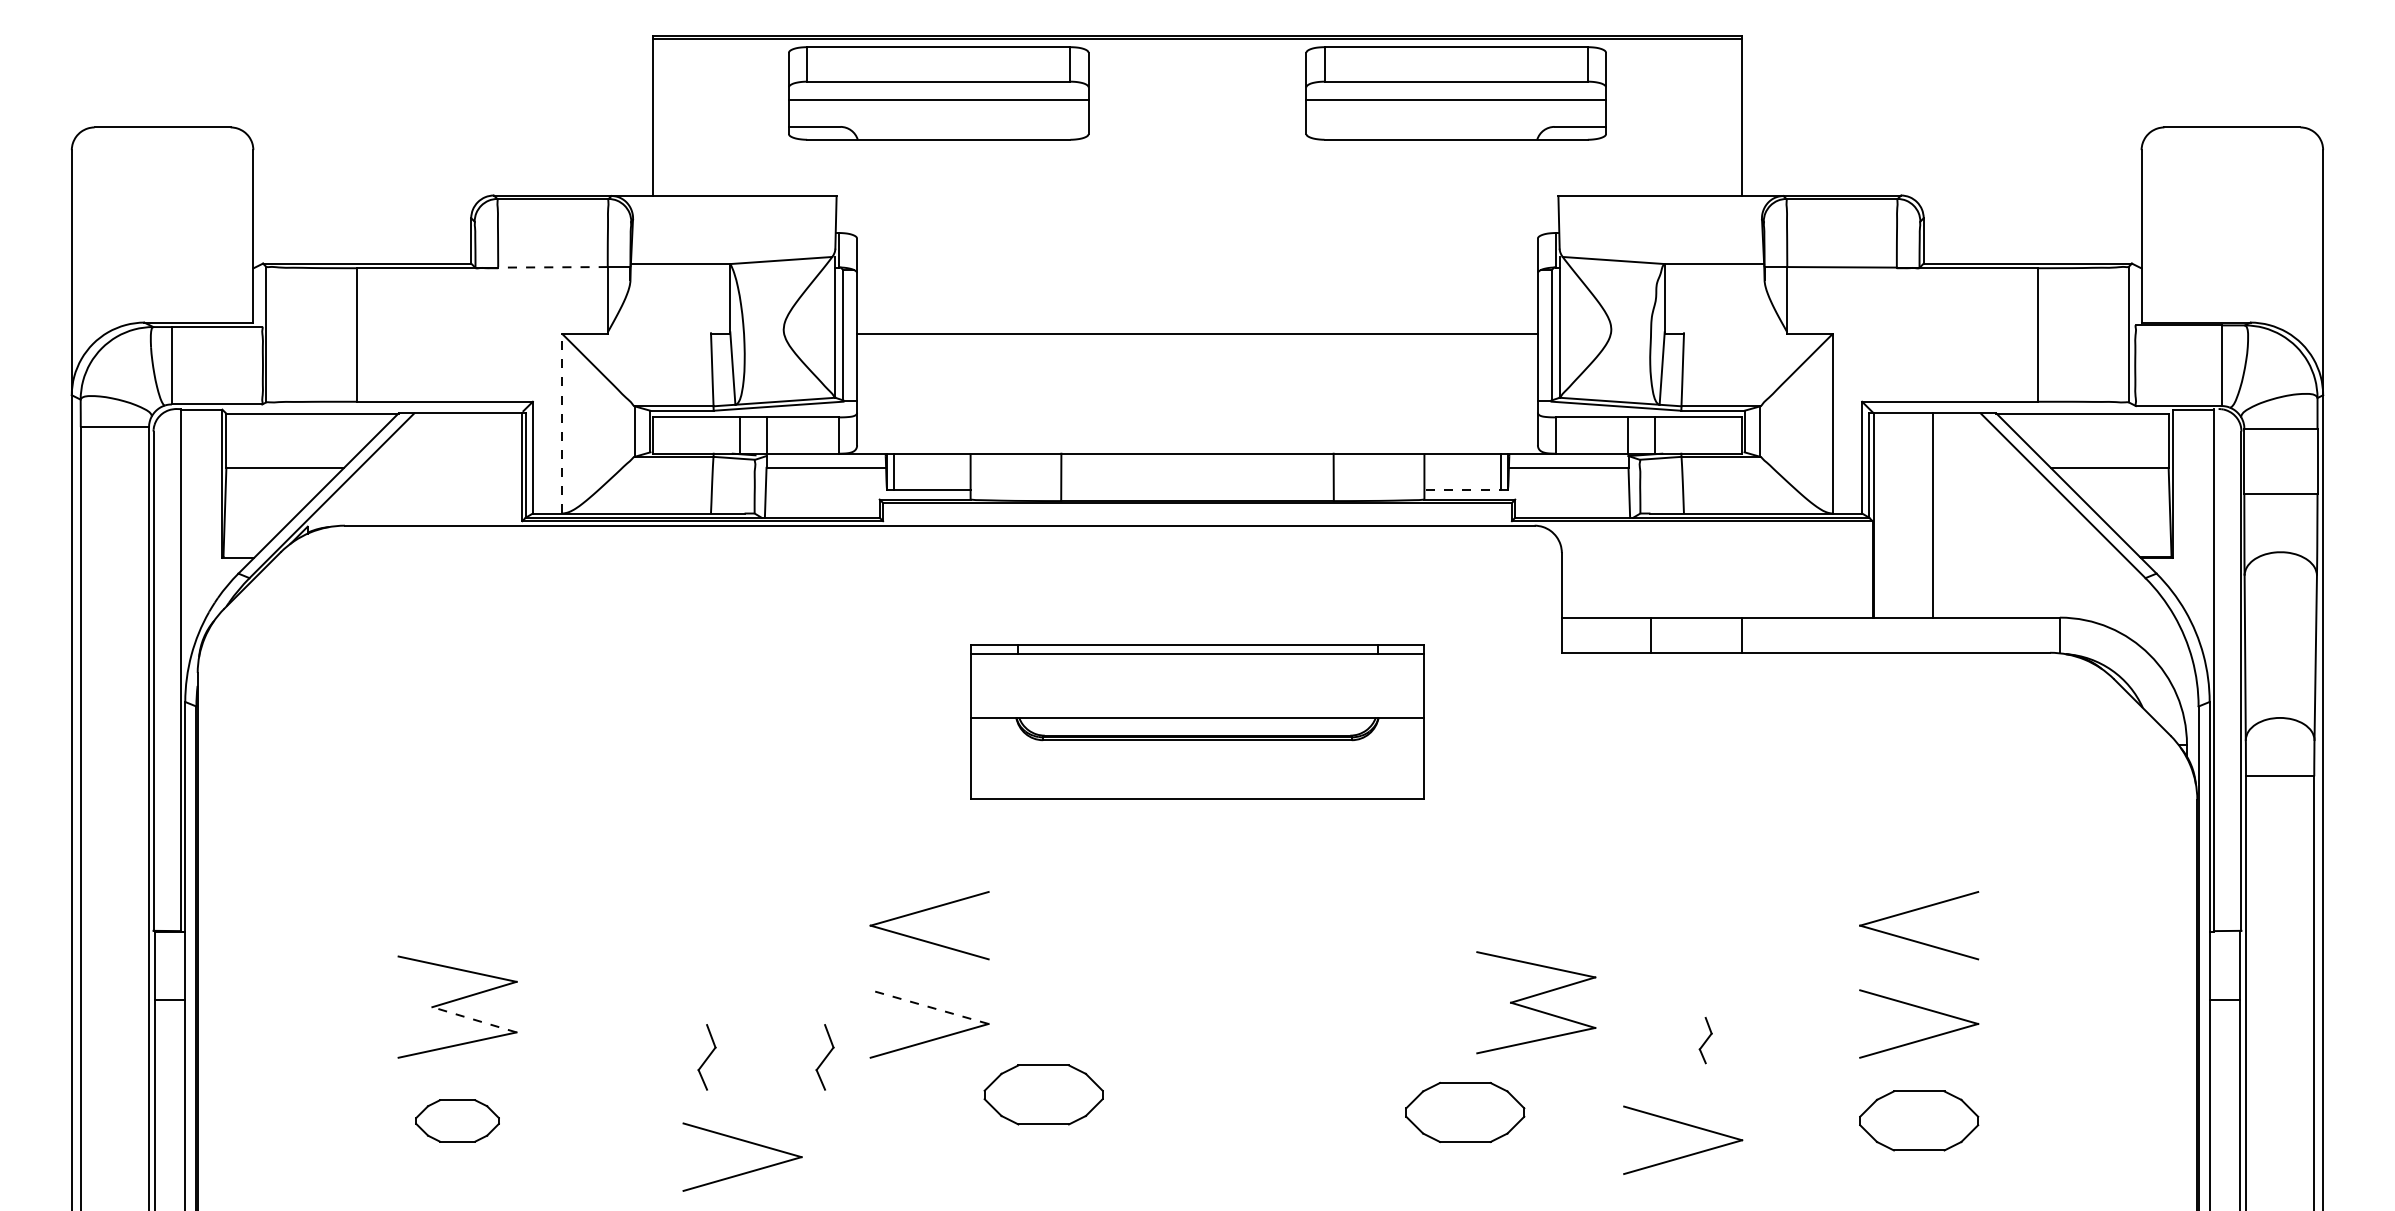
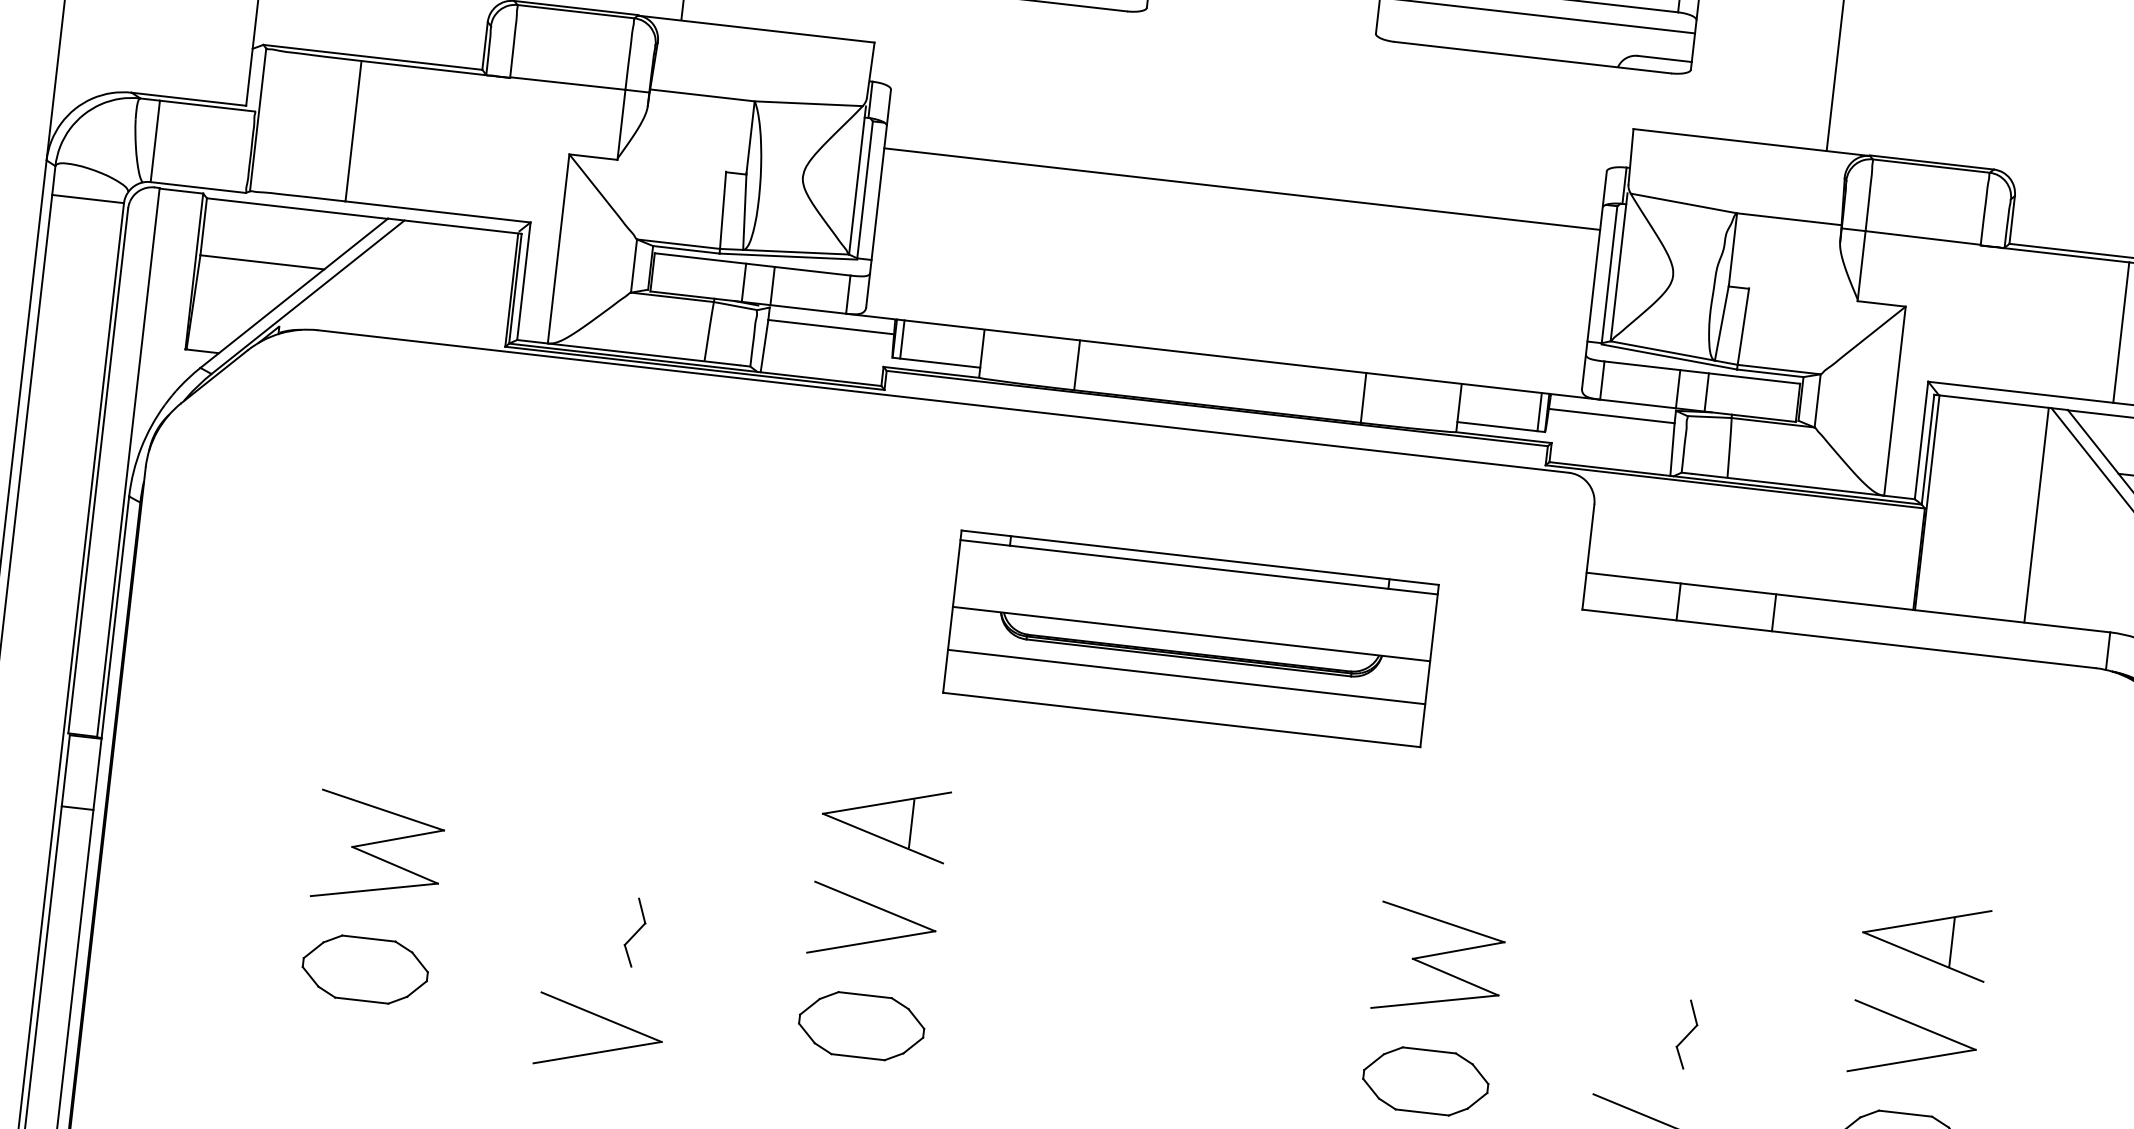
line: (552, 267) -> (567, 83), dashed -> solid
line: (1197, 334) -> (1242, 189), moved
line: (562, 423) -> (559, 248), dashed -> solid
line: (1466, 490) -> (1501, 427), dashed -> solid
line: (1933, 515) -> (2036, 515), moved
line: (1197, 758) -> (1186, 677), added
line: (955, 925) -> (912, 823), added
line: (1944, 925) -> (1952, 942), added
part: (1535, 996) -> (1439, 955), moved
line: (929, 1007) -> (875, 906), dashed -> solid
line: (474, 1019) -> (395, 864), dashed -> solid
part: (1705, 1040) -> (1686, 1034), size x1.43
part: (824, 1057) -> (758, 946), removed
part: (1043, 1094) -> (861, 1025), moved
part: (457, 1120) -> (365, 969), size x1.43
part: (745, 1142) -> (604, 1019), moved

